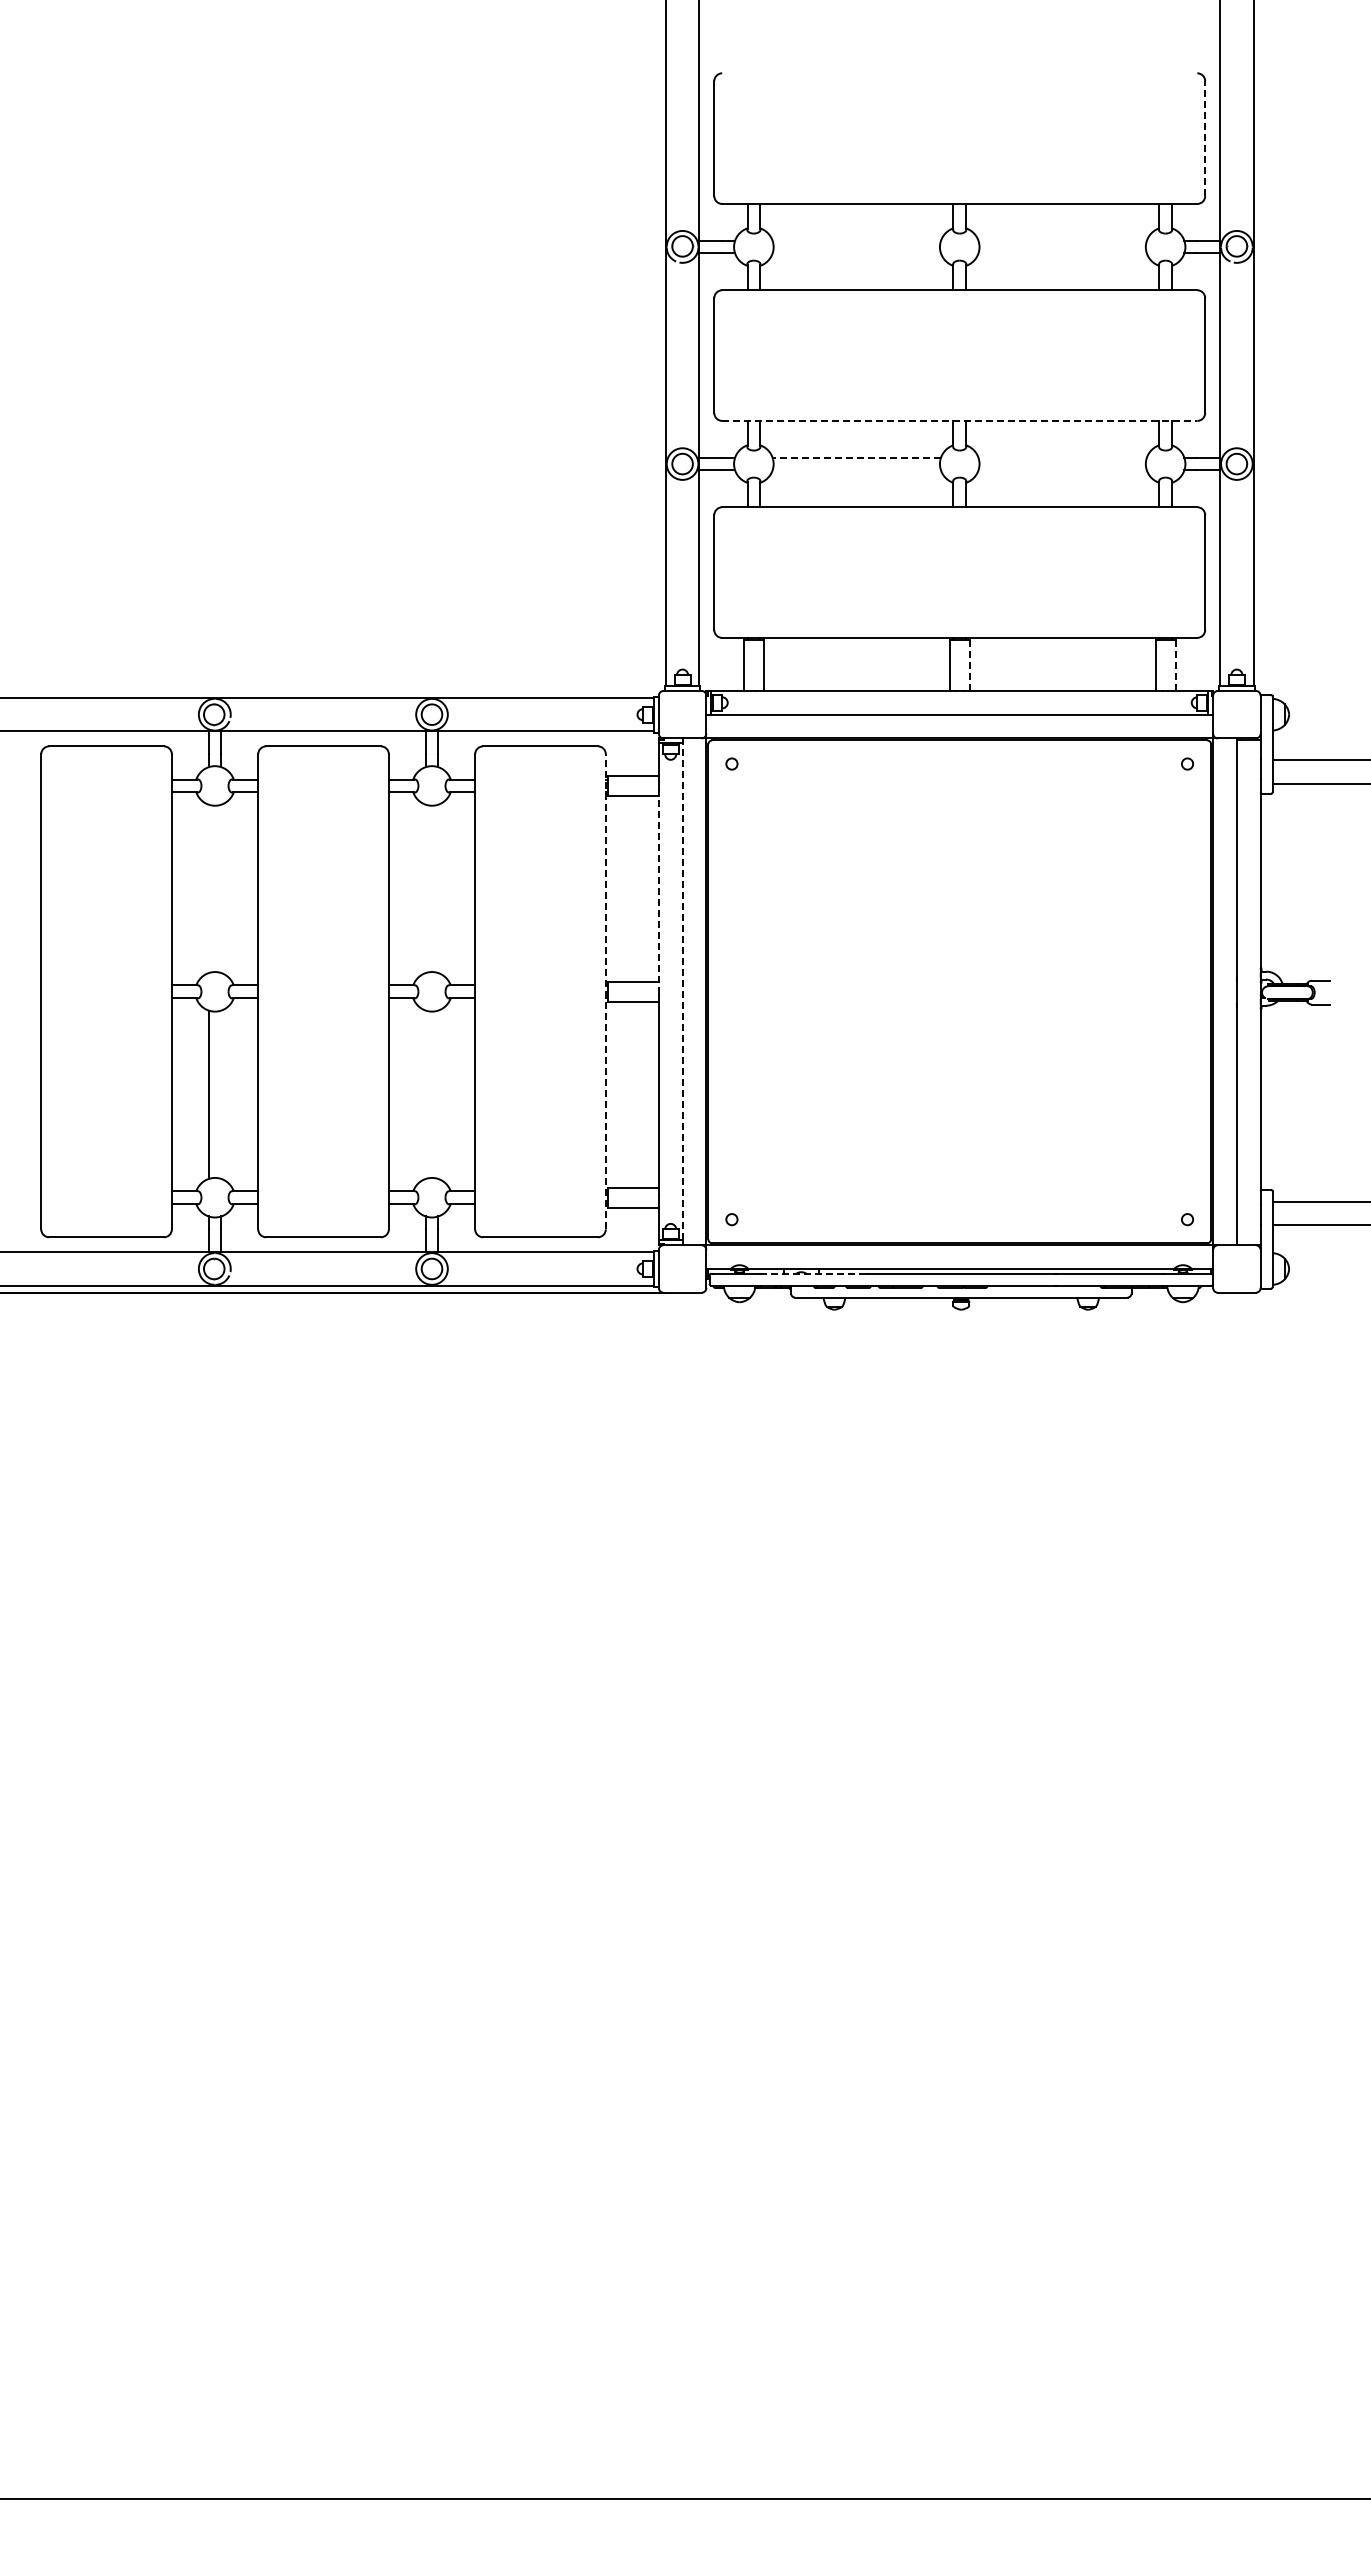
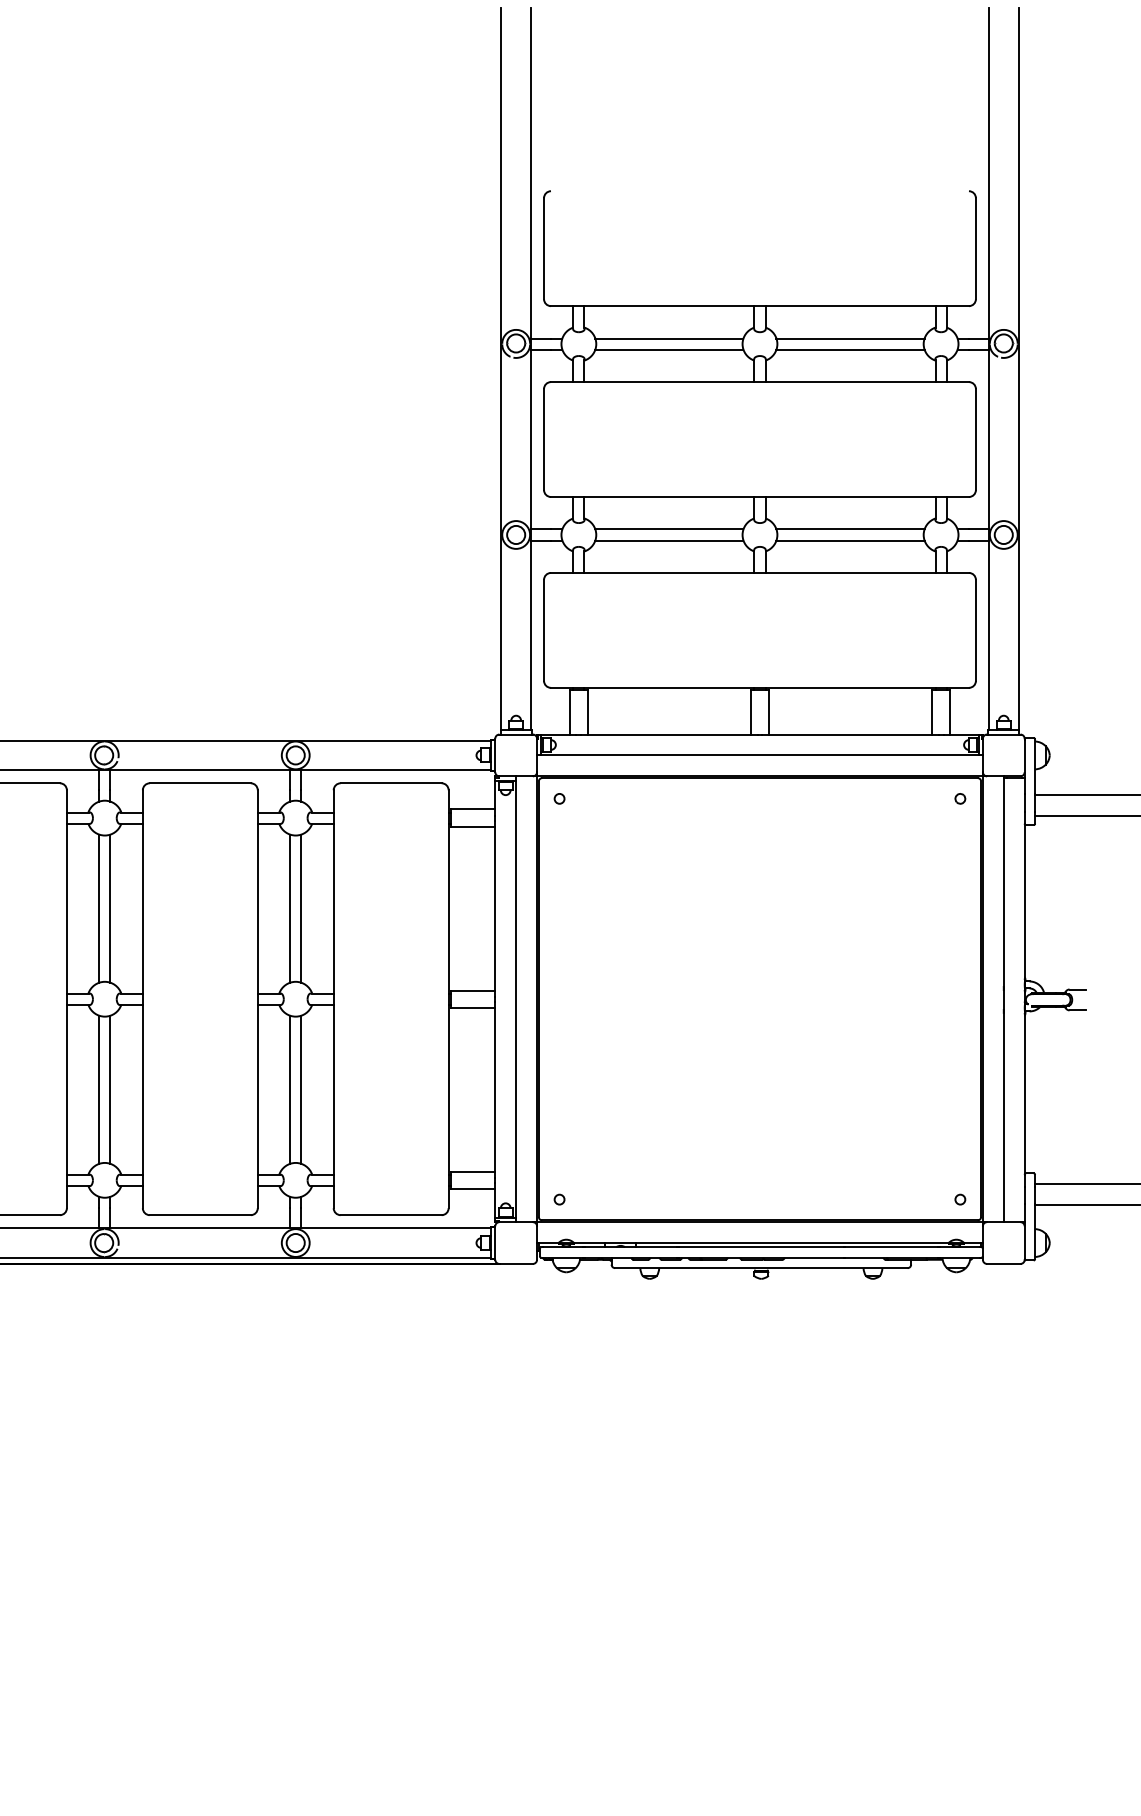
line: (1205, 138) -> (976, 248), dashed -> solid
line: (856, 240) -> (669, 338), added
line: (1062, 240) -> (850, 338), added
line: (856, 253) -> (669, 349), added
line: (1062, 253) -> (850, 349), added
line: (959, 420) -> (759, 496), dashed -> solid
line: (856, 457) -> (669, 529), dashed -> solid
line: (1062, 457) -> (850, 529), added
line: (856, 470) -> (669, 540), added
line: (1062, 470) -> (850, 540), added
line: (969, 666) -> (768, 713), dashed -> solid
line: (1175, 666) -> (949, 713), dashed -> solid
line: (208, 888) -> (99, 908), added
line: (221, 888) -> (110, 908), added
line: (425, 888) -> (290, 908), added
line: (438, 888) -> (301, 908), added
line: (658, 889) -> (494, 909), dashed -> solid
line: (605, 991) -> (448, 998), dashed -> solid
line: (682, 991) -> (516, 998), dashed -> solid
line: (221, 1094) -> (110, 1089), added
line: (425, 1094) -> (290, 1089), added
line: (438, 1094) -> (301, 1089), added
line: (813, 1273) -> (631, 1247), dashed -> solid

